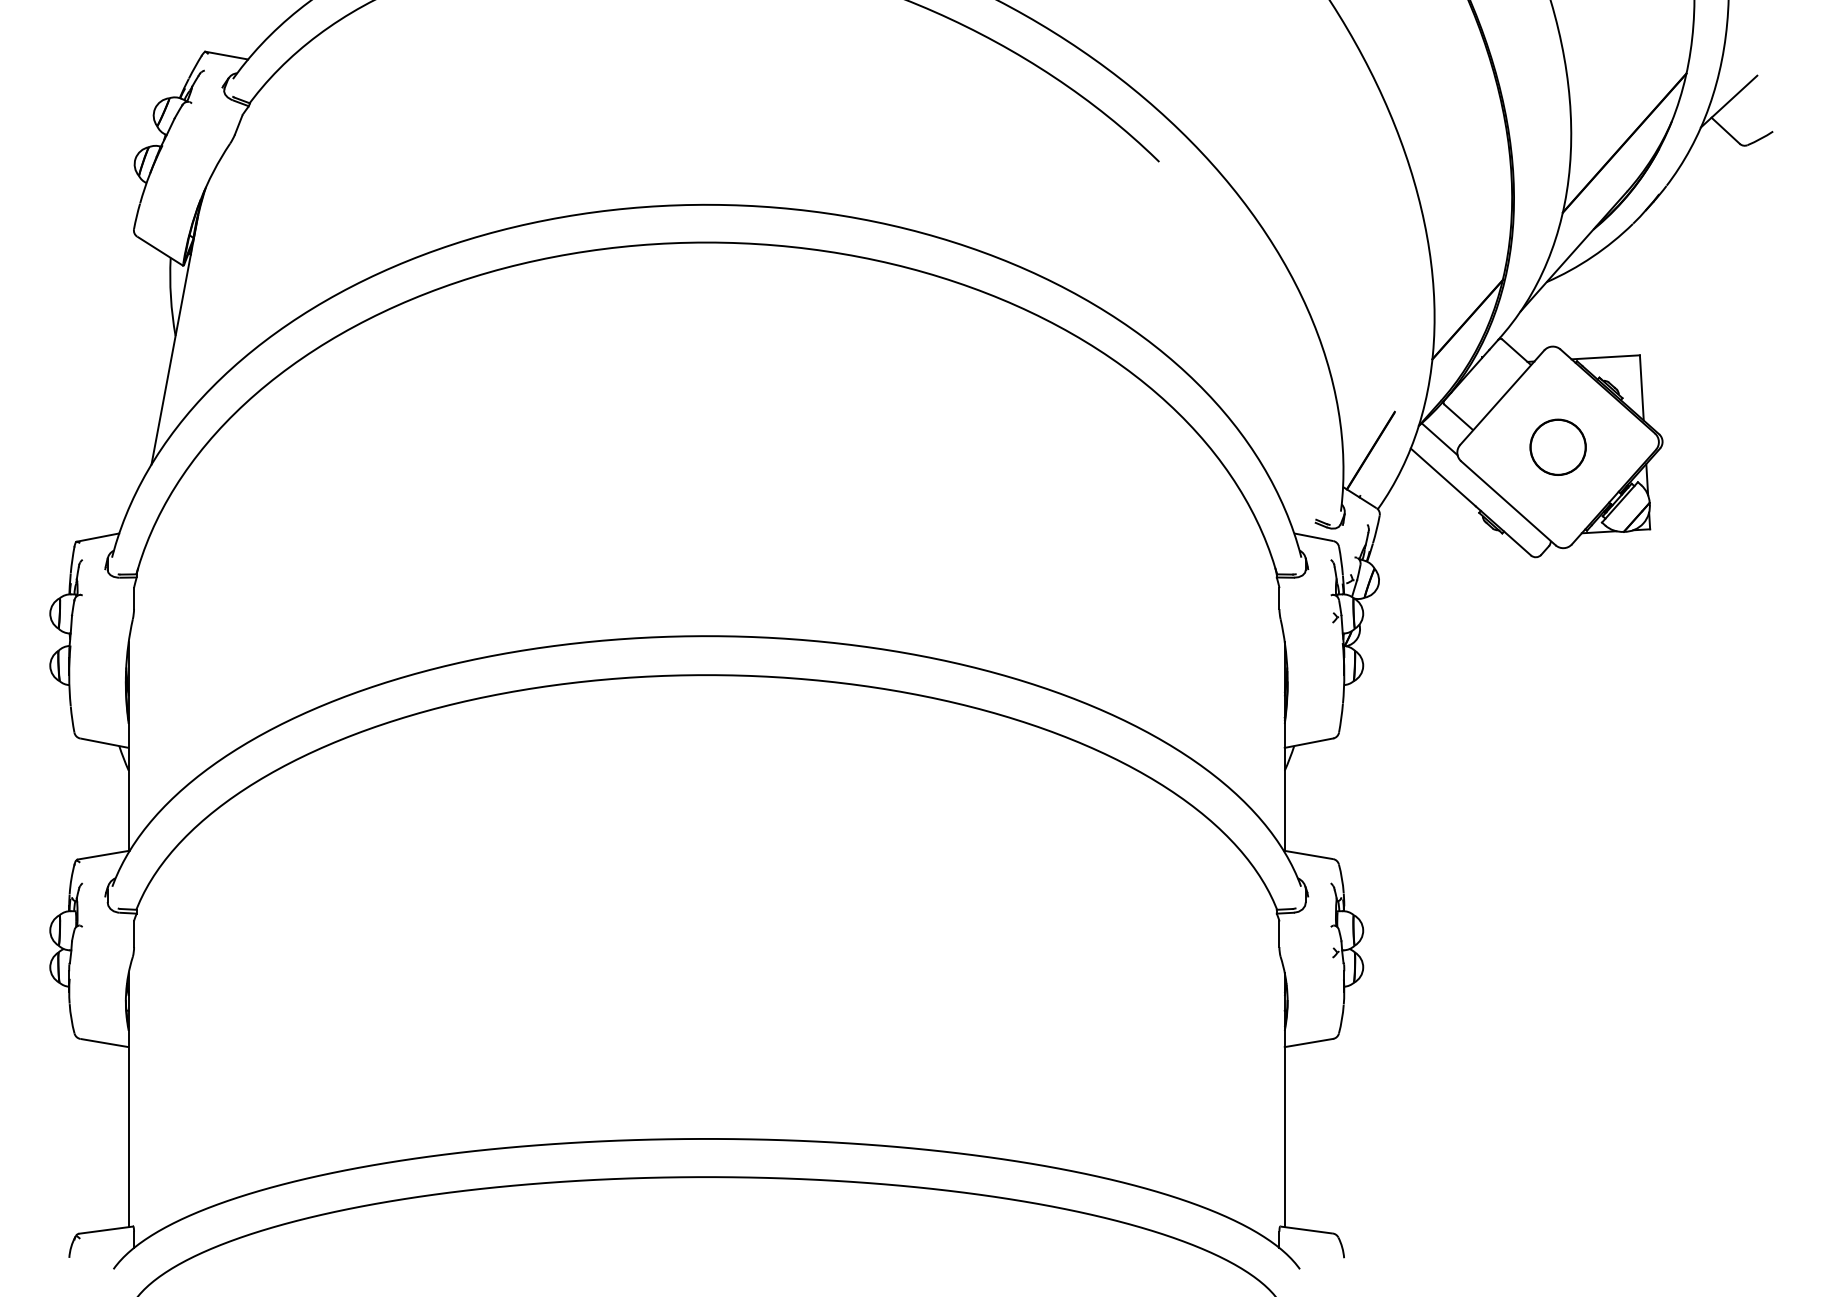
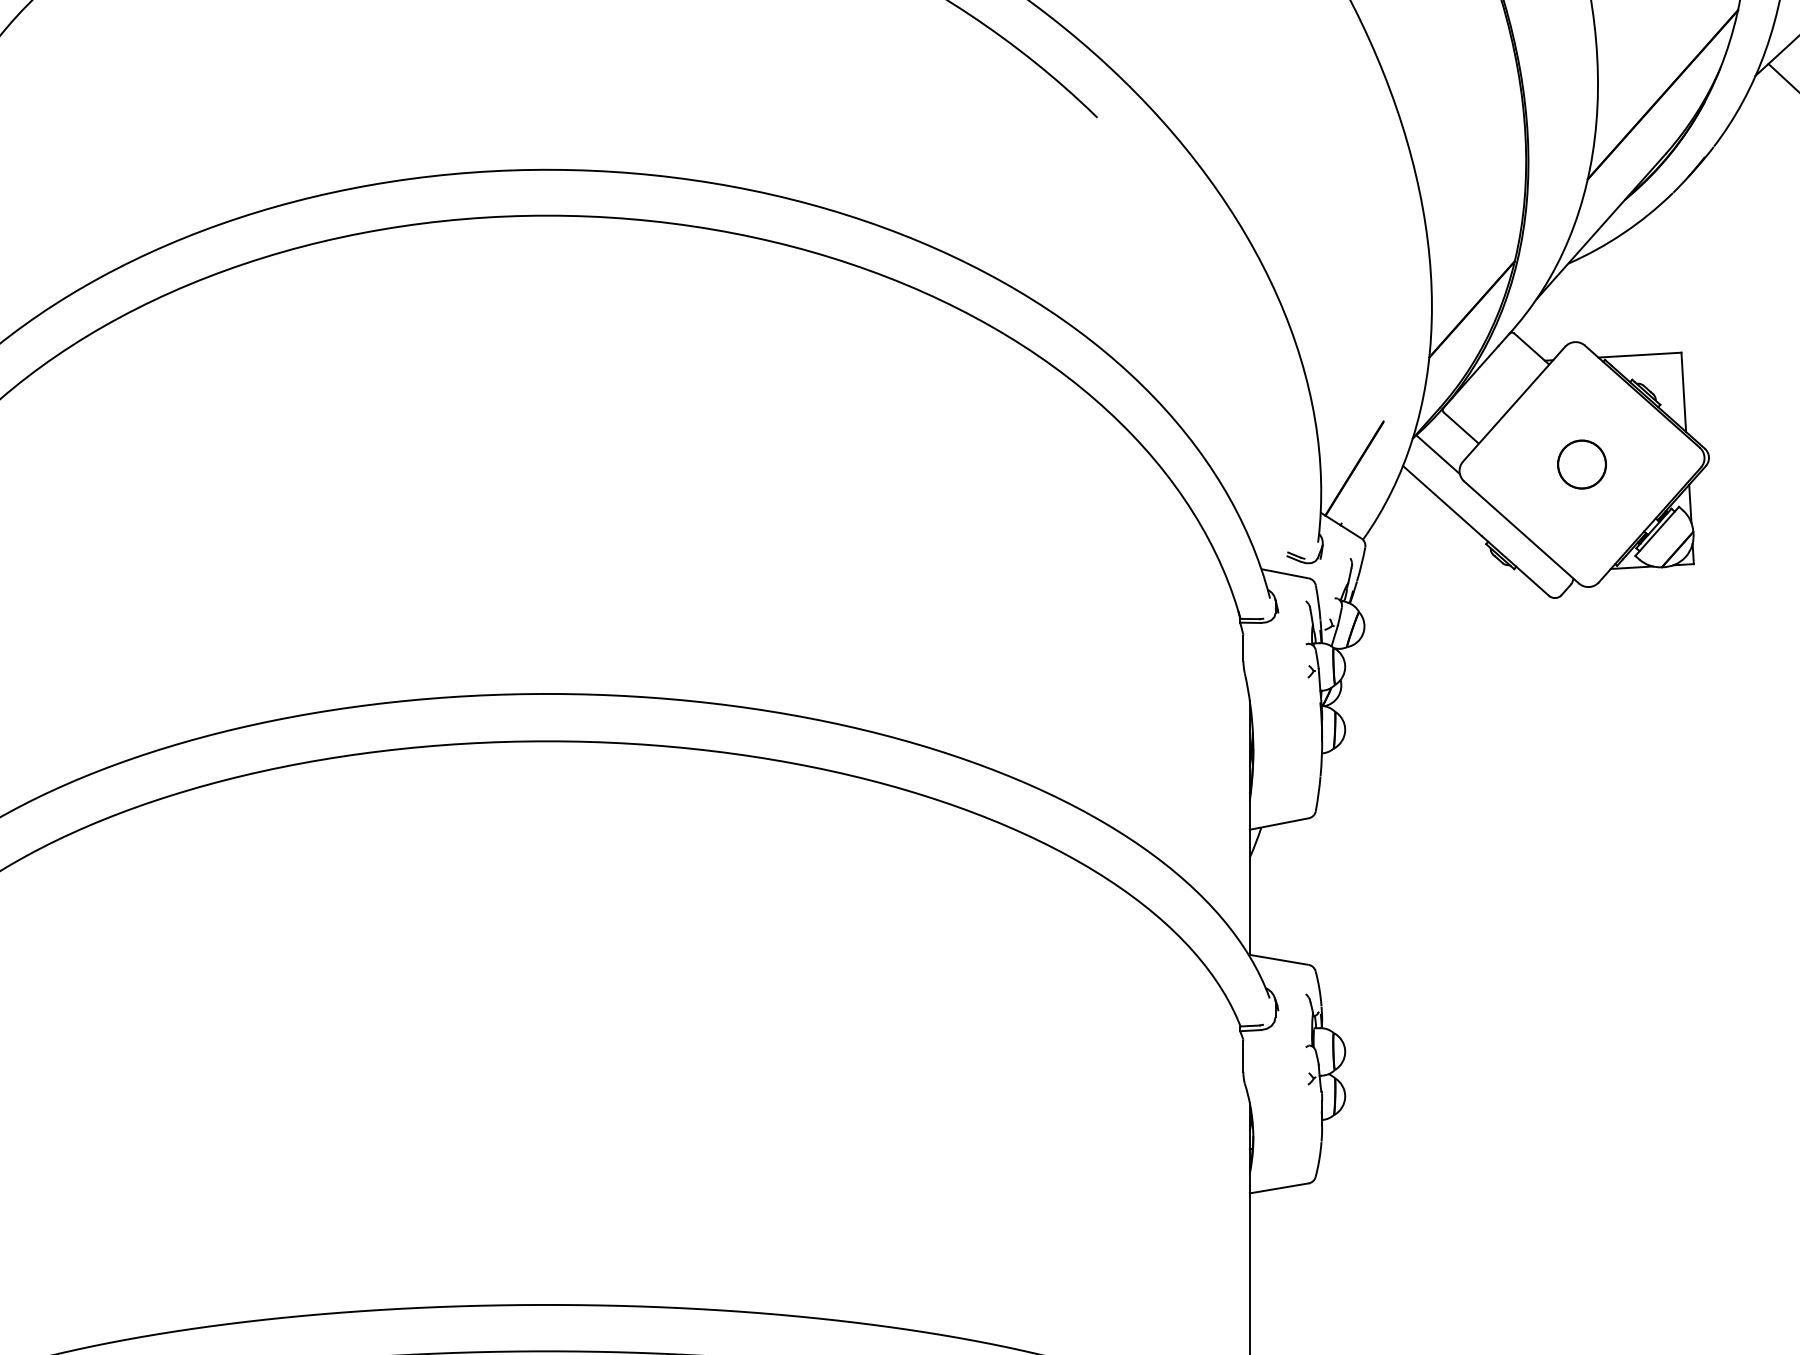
part: (1557, 447) -> (1581, 464), size x0.71

